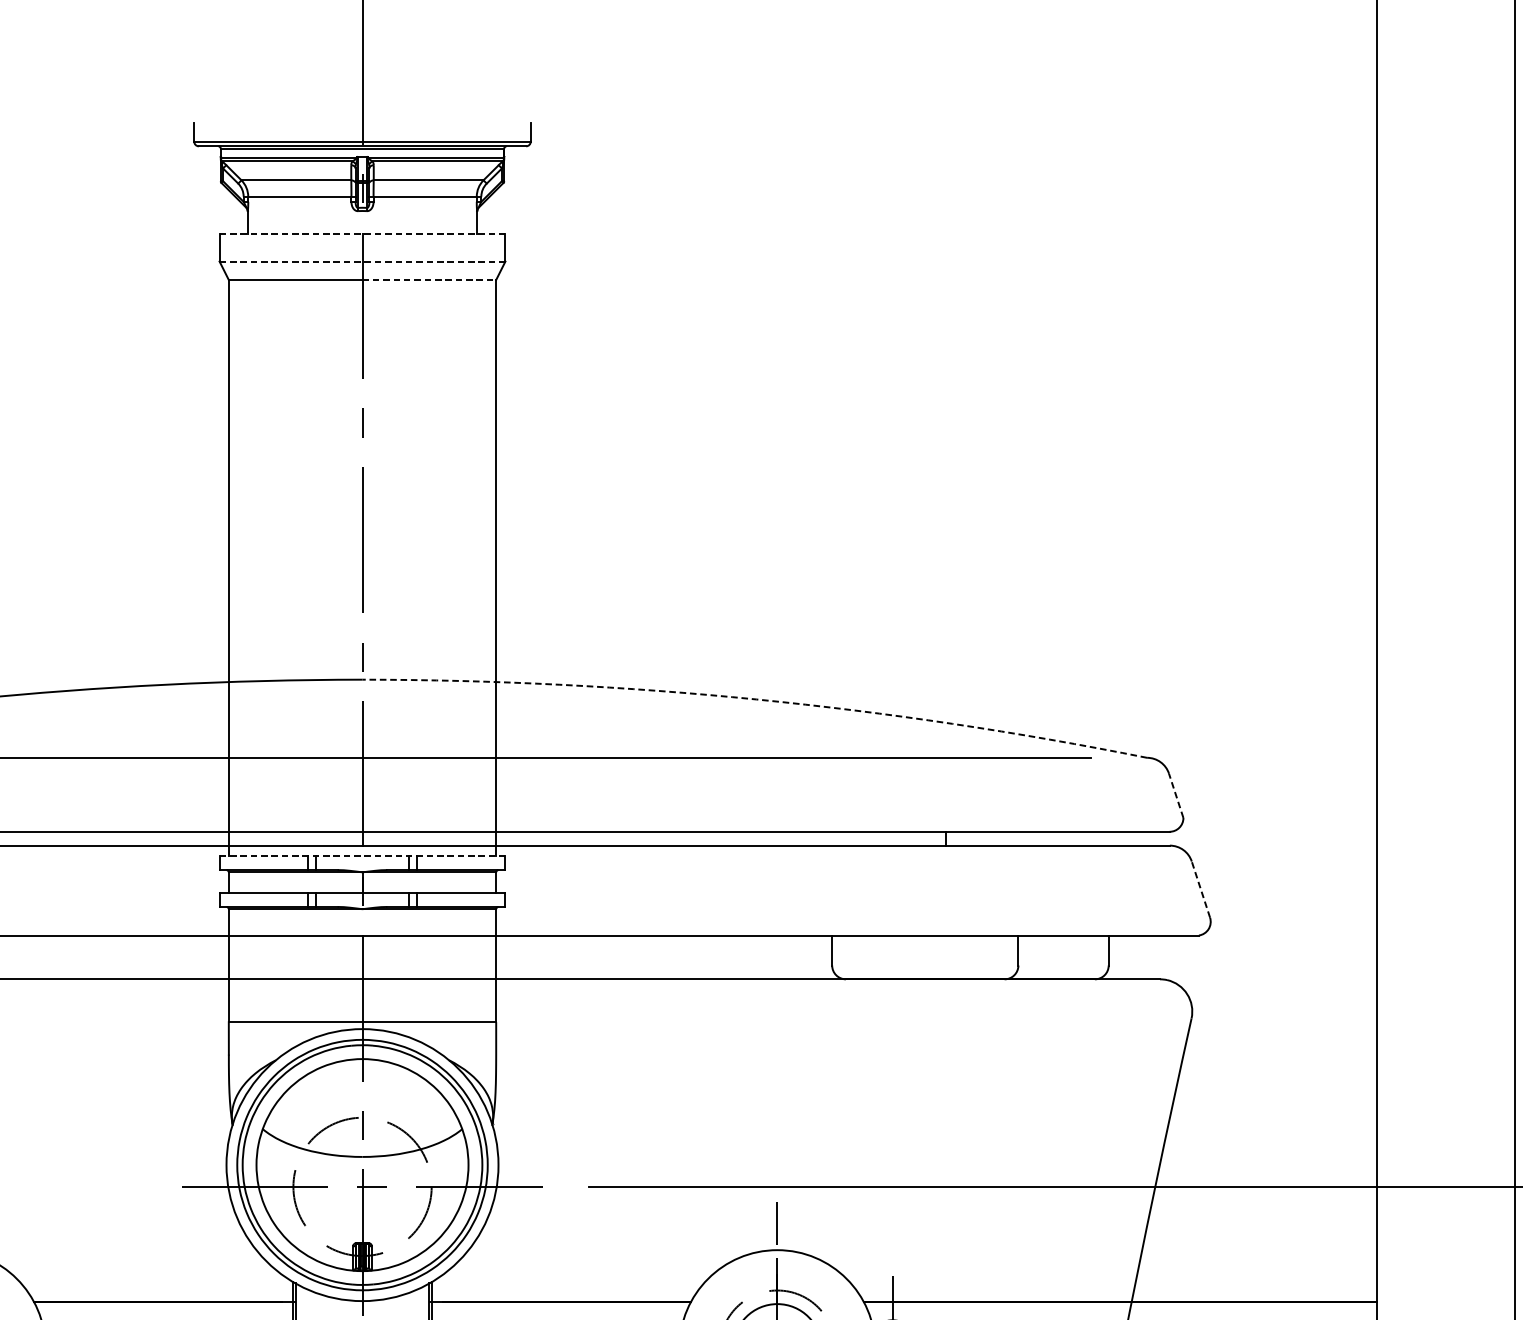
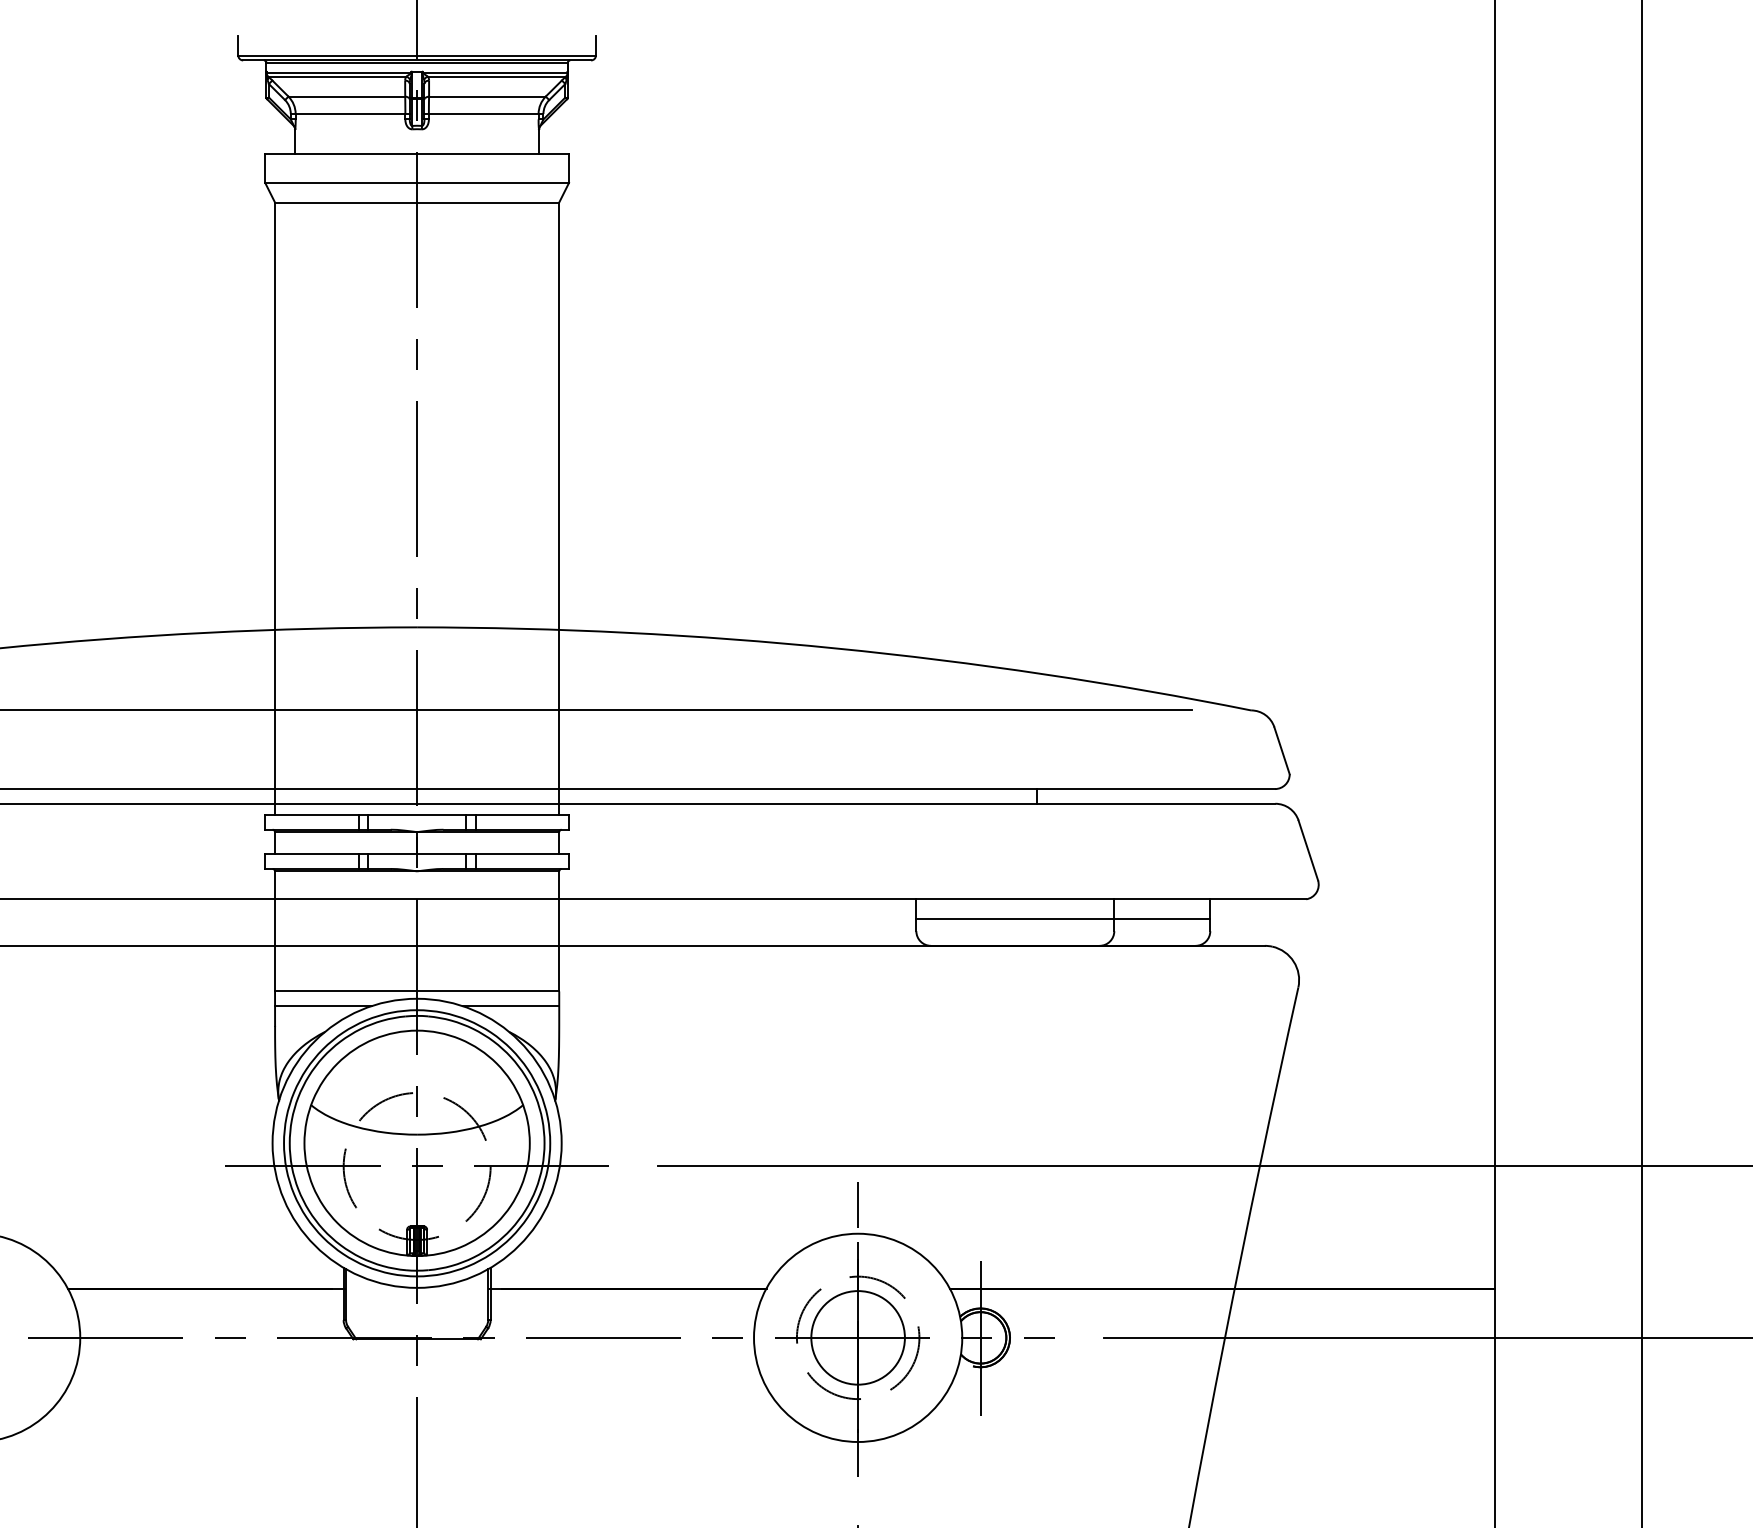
line: (362, 233) -> (417, 153), dashed -> solid
line: (362, 261) -> (417, 182), dashed -> solid
line: (429, 279) -> (488, 202), dashed -> solid
arc: (757, 699) -> (836, 648), dashed -> solid
line: (1176, 795) -> (1282, 750), dashed -> solid
line: (362, 856) -> (417, 815), dashed -> solid
line: (1201, 889) -> (1308, 850), dashed -> solid
line: (970, 953) -> (1063, 918), added
line: (274, 1036) -> (323, 1006), added
line: (450, 1036) -> (510, 1006), added

